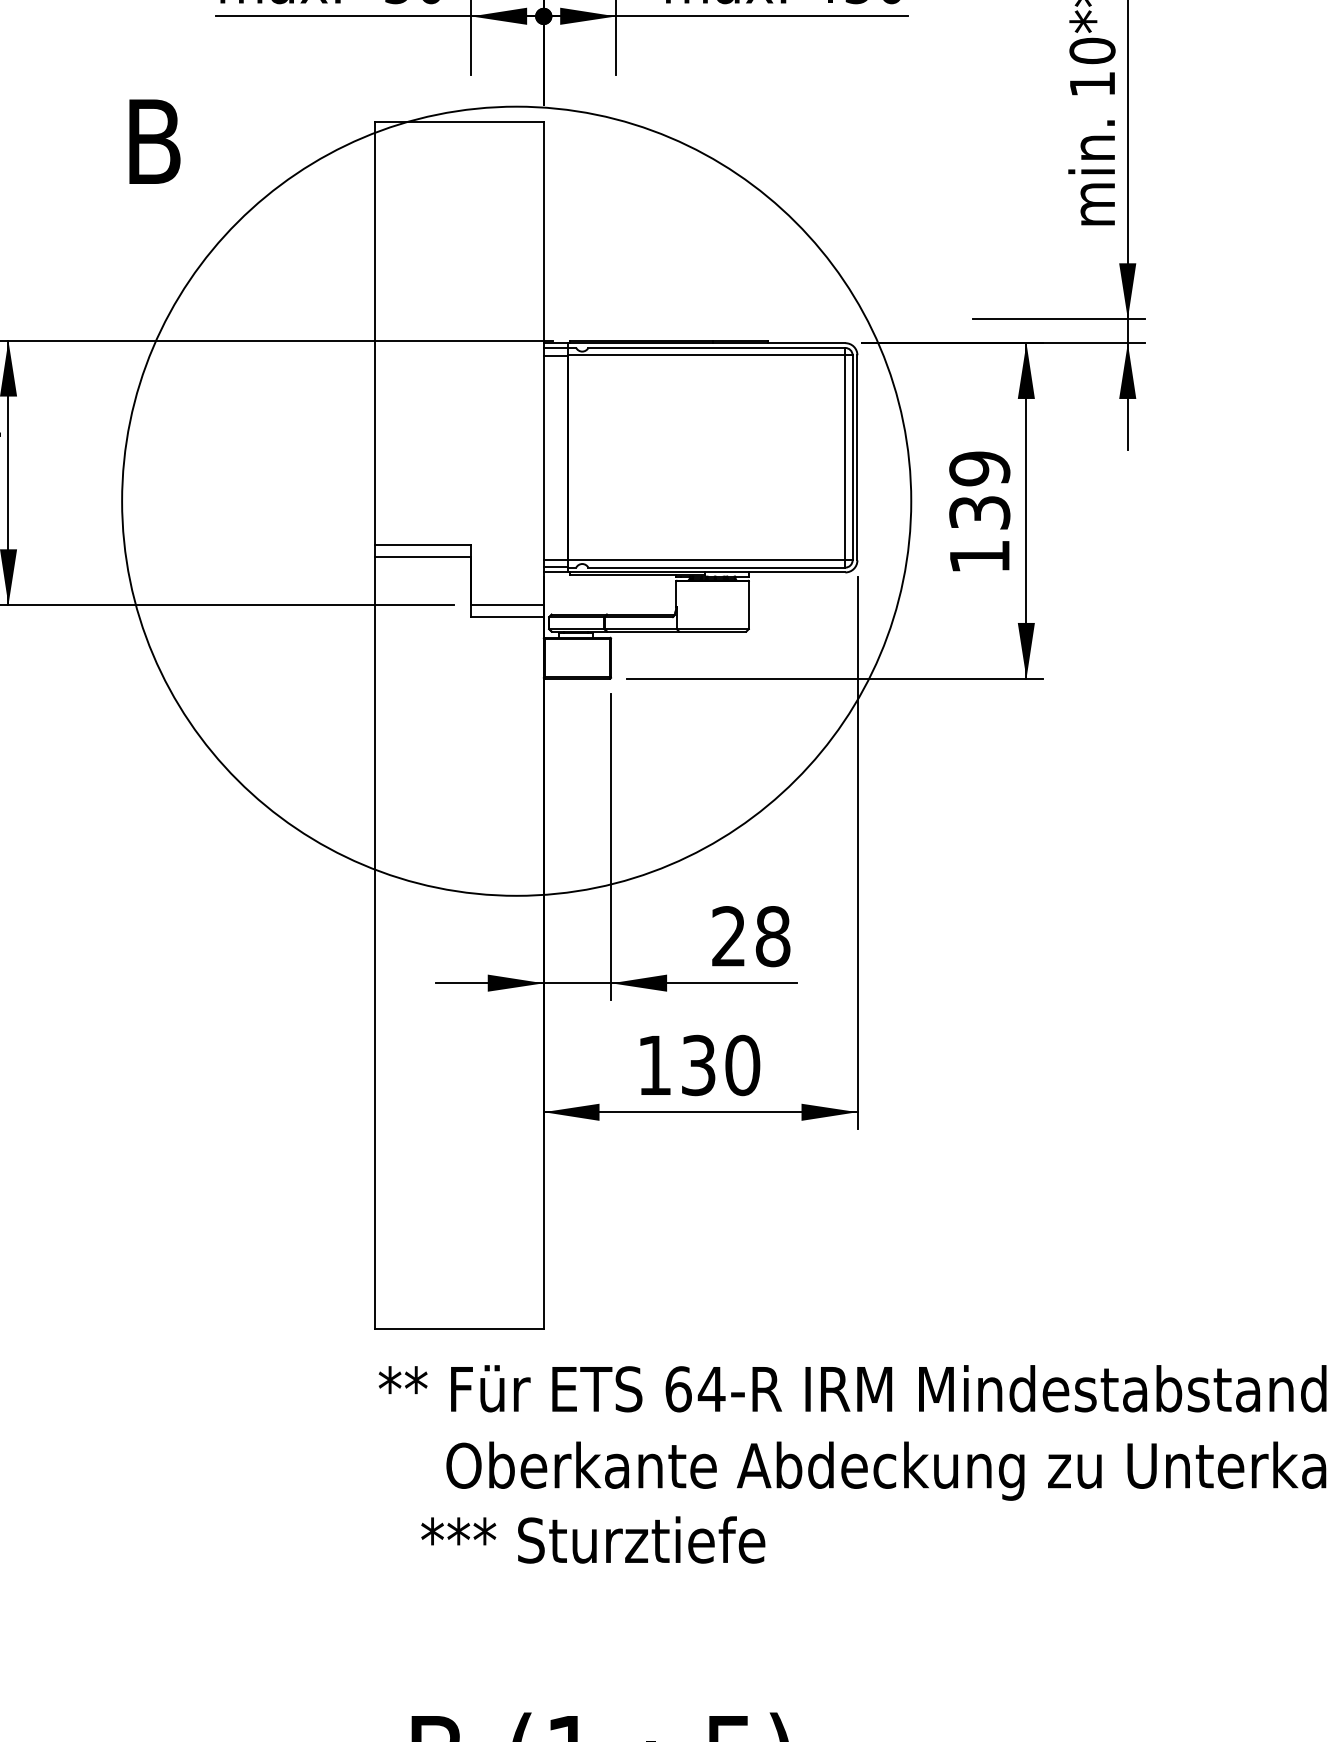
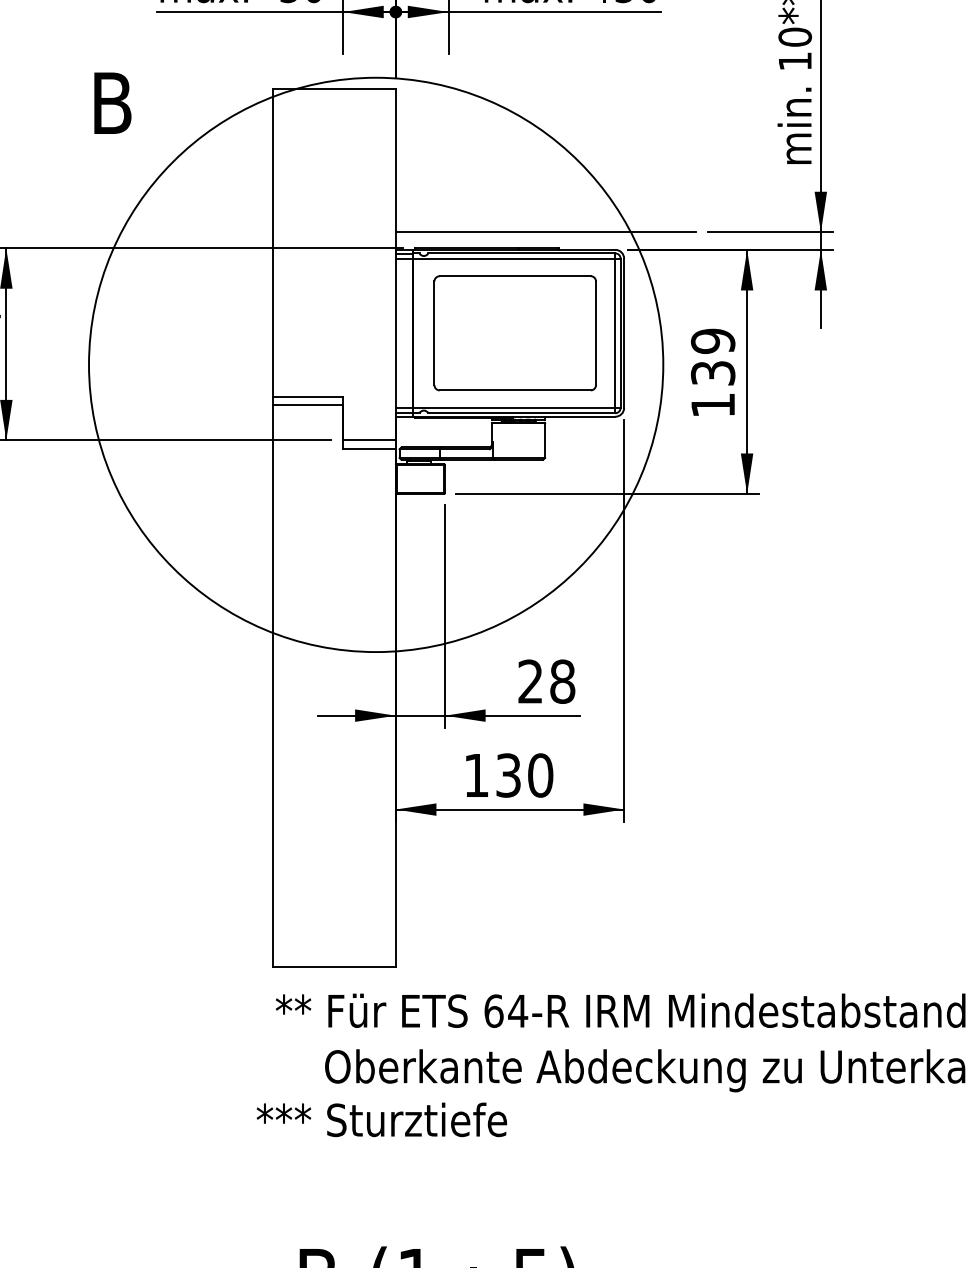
line: (749, 319) -> (545, 232), added
part: (706, 458) -> (514, 333), added
text: (592, 1539) -> (381, 1119), moved

